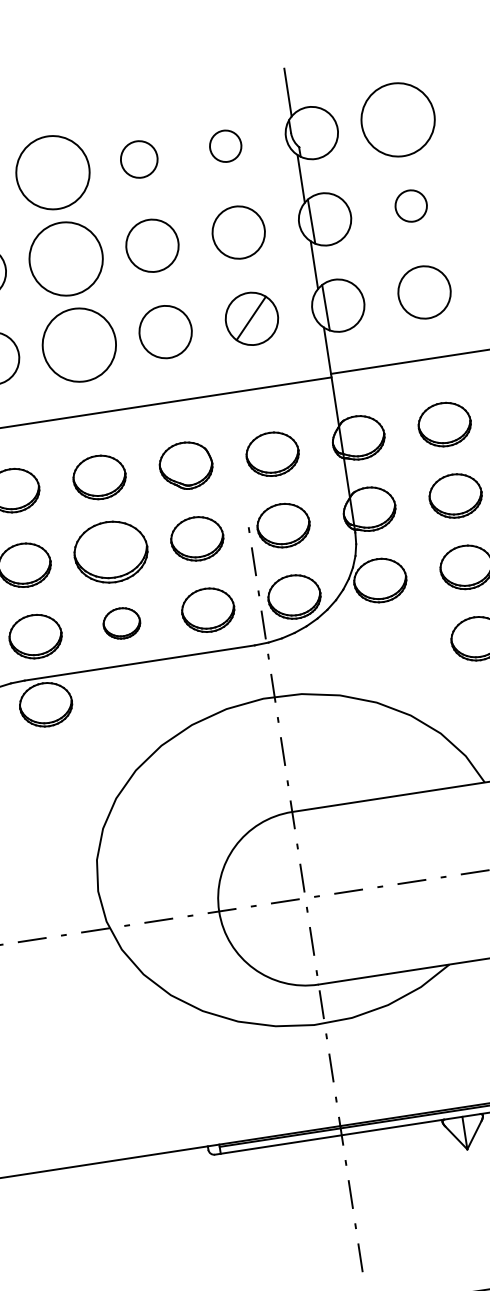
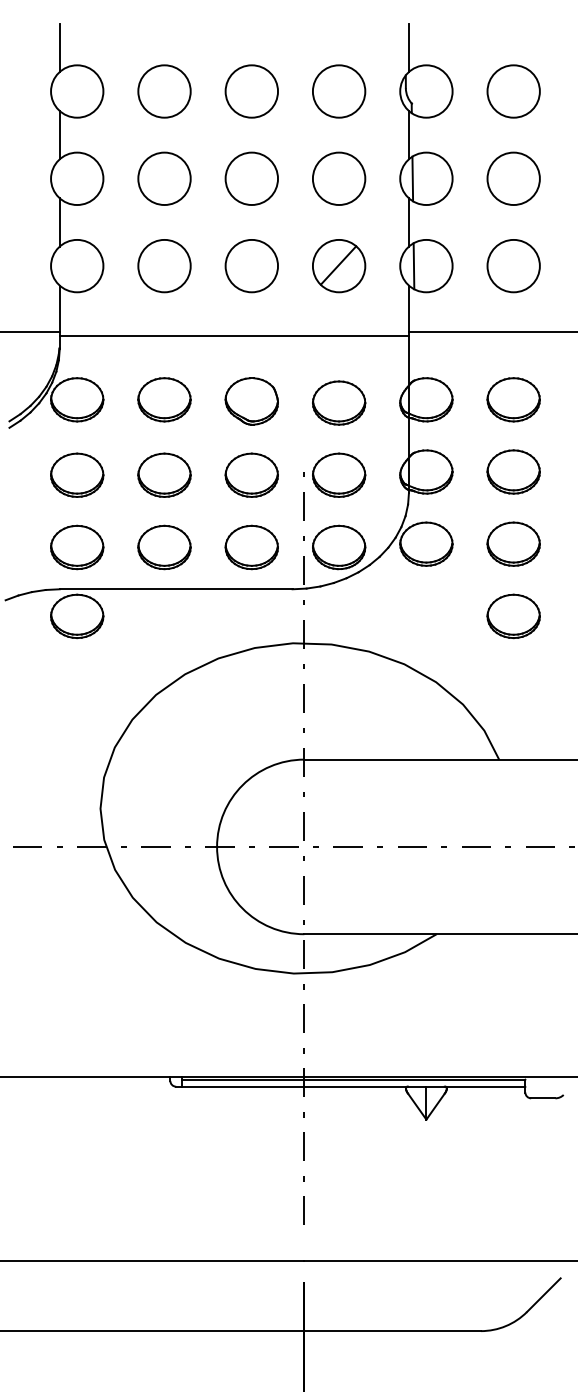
circle: (397, 119) -> (513, 91), size x0.71
circle: (225, 146) -> (339, 91), size x1.67
circle: (138, 159) -> (251, 91), size x1.43
circle: (52, 172) -> (164, 91), size x0.71
circle: (411, 205) -> (513, 178), size x1.67
circle: (66, 258) -> (164, 178), size x0.71
circle: (79, 345) -> (164, 266), size x0.71
part: (110, 551) -> (164, 474), size x0.71
part: (121, 623) -> (164, 547), size x1.43

